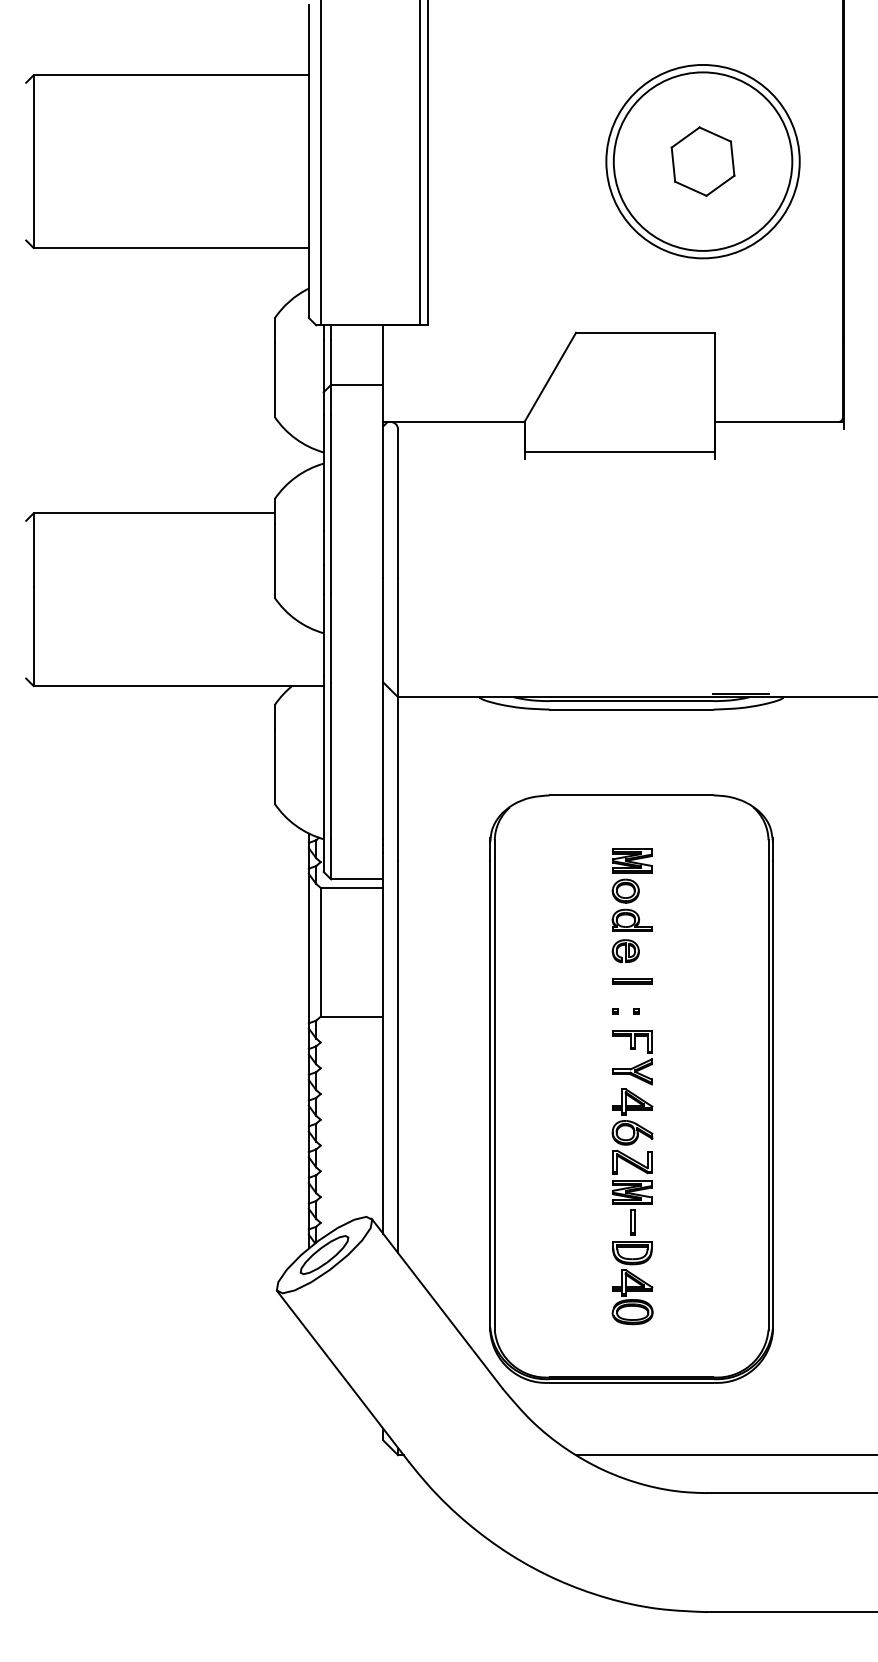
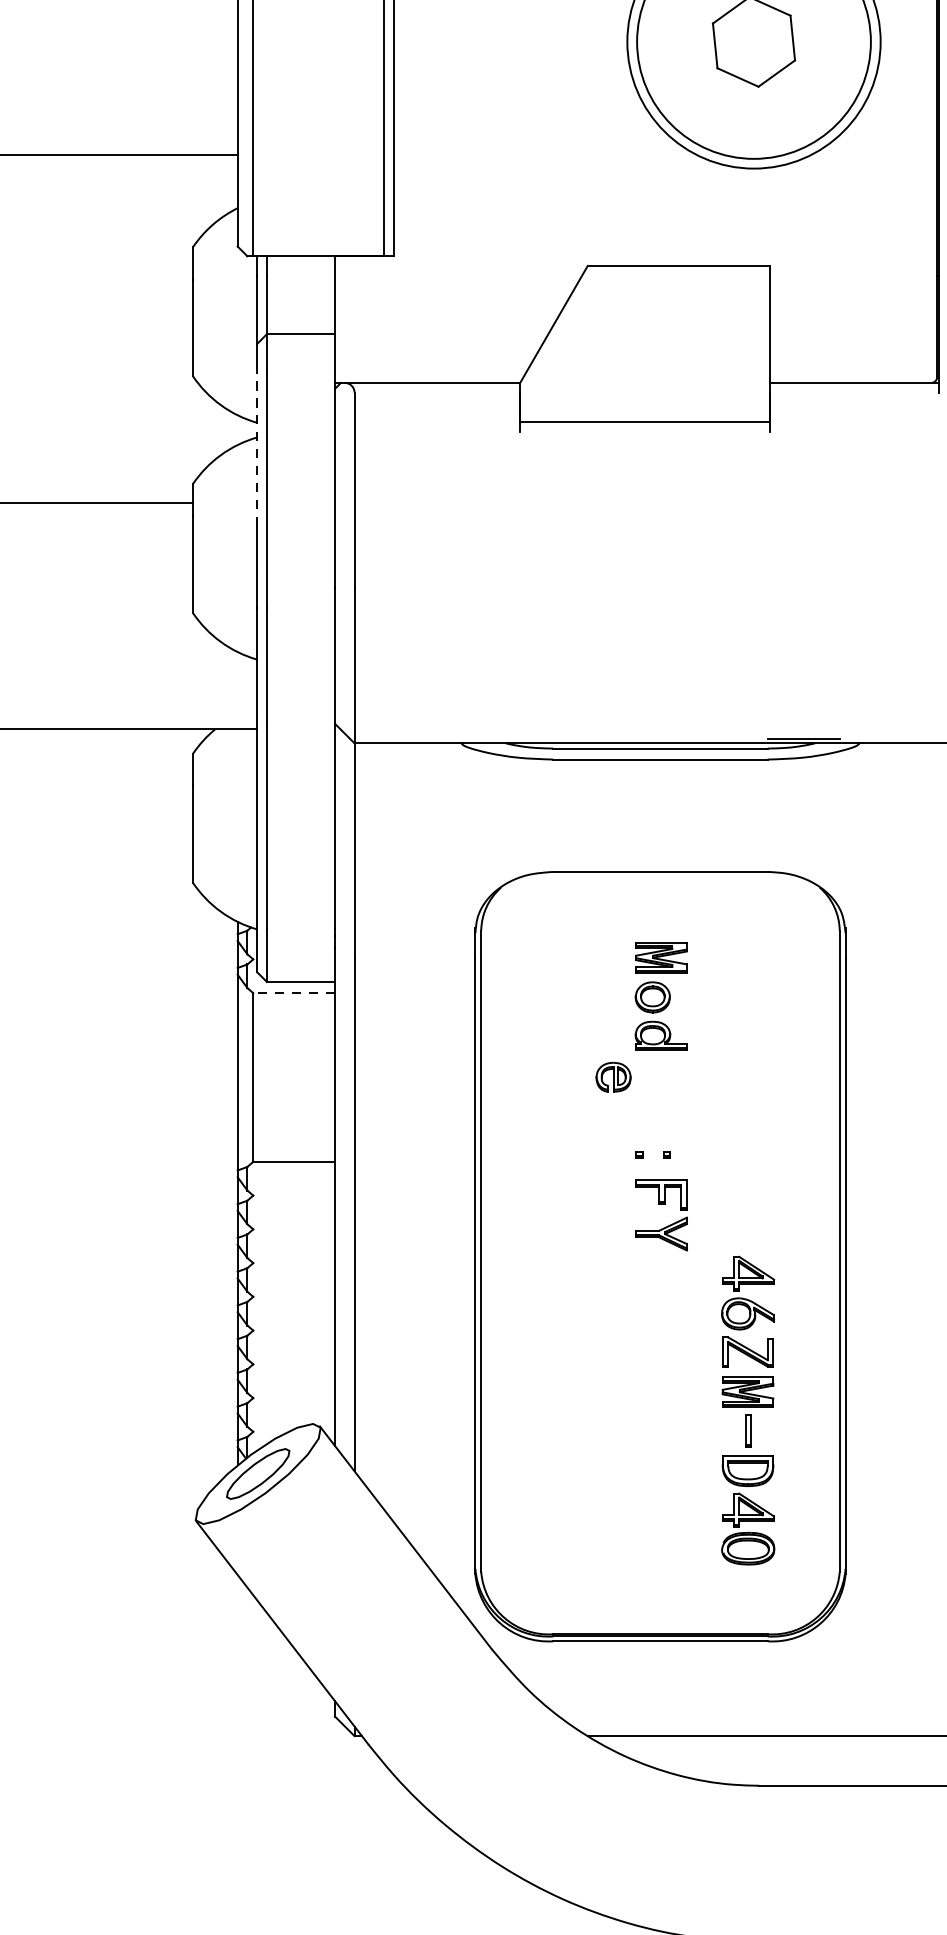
line: (323, 472) -> (256, 449), solid -> dashed
line: (351, 887) -> (293, 992), solid -> dashed
part: (625, 951) -> (613, 1077), moved
part: (632, 981) -> (661, 1115), removed
part: (632, 1206) -> (748, 1410), moved

